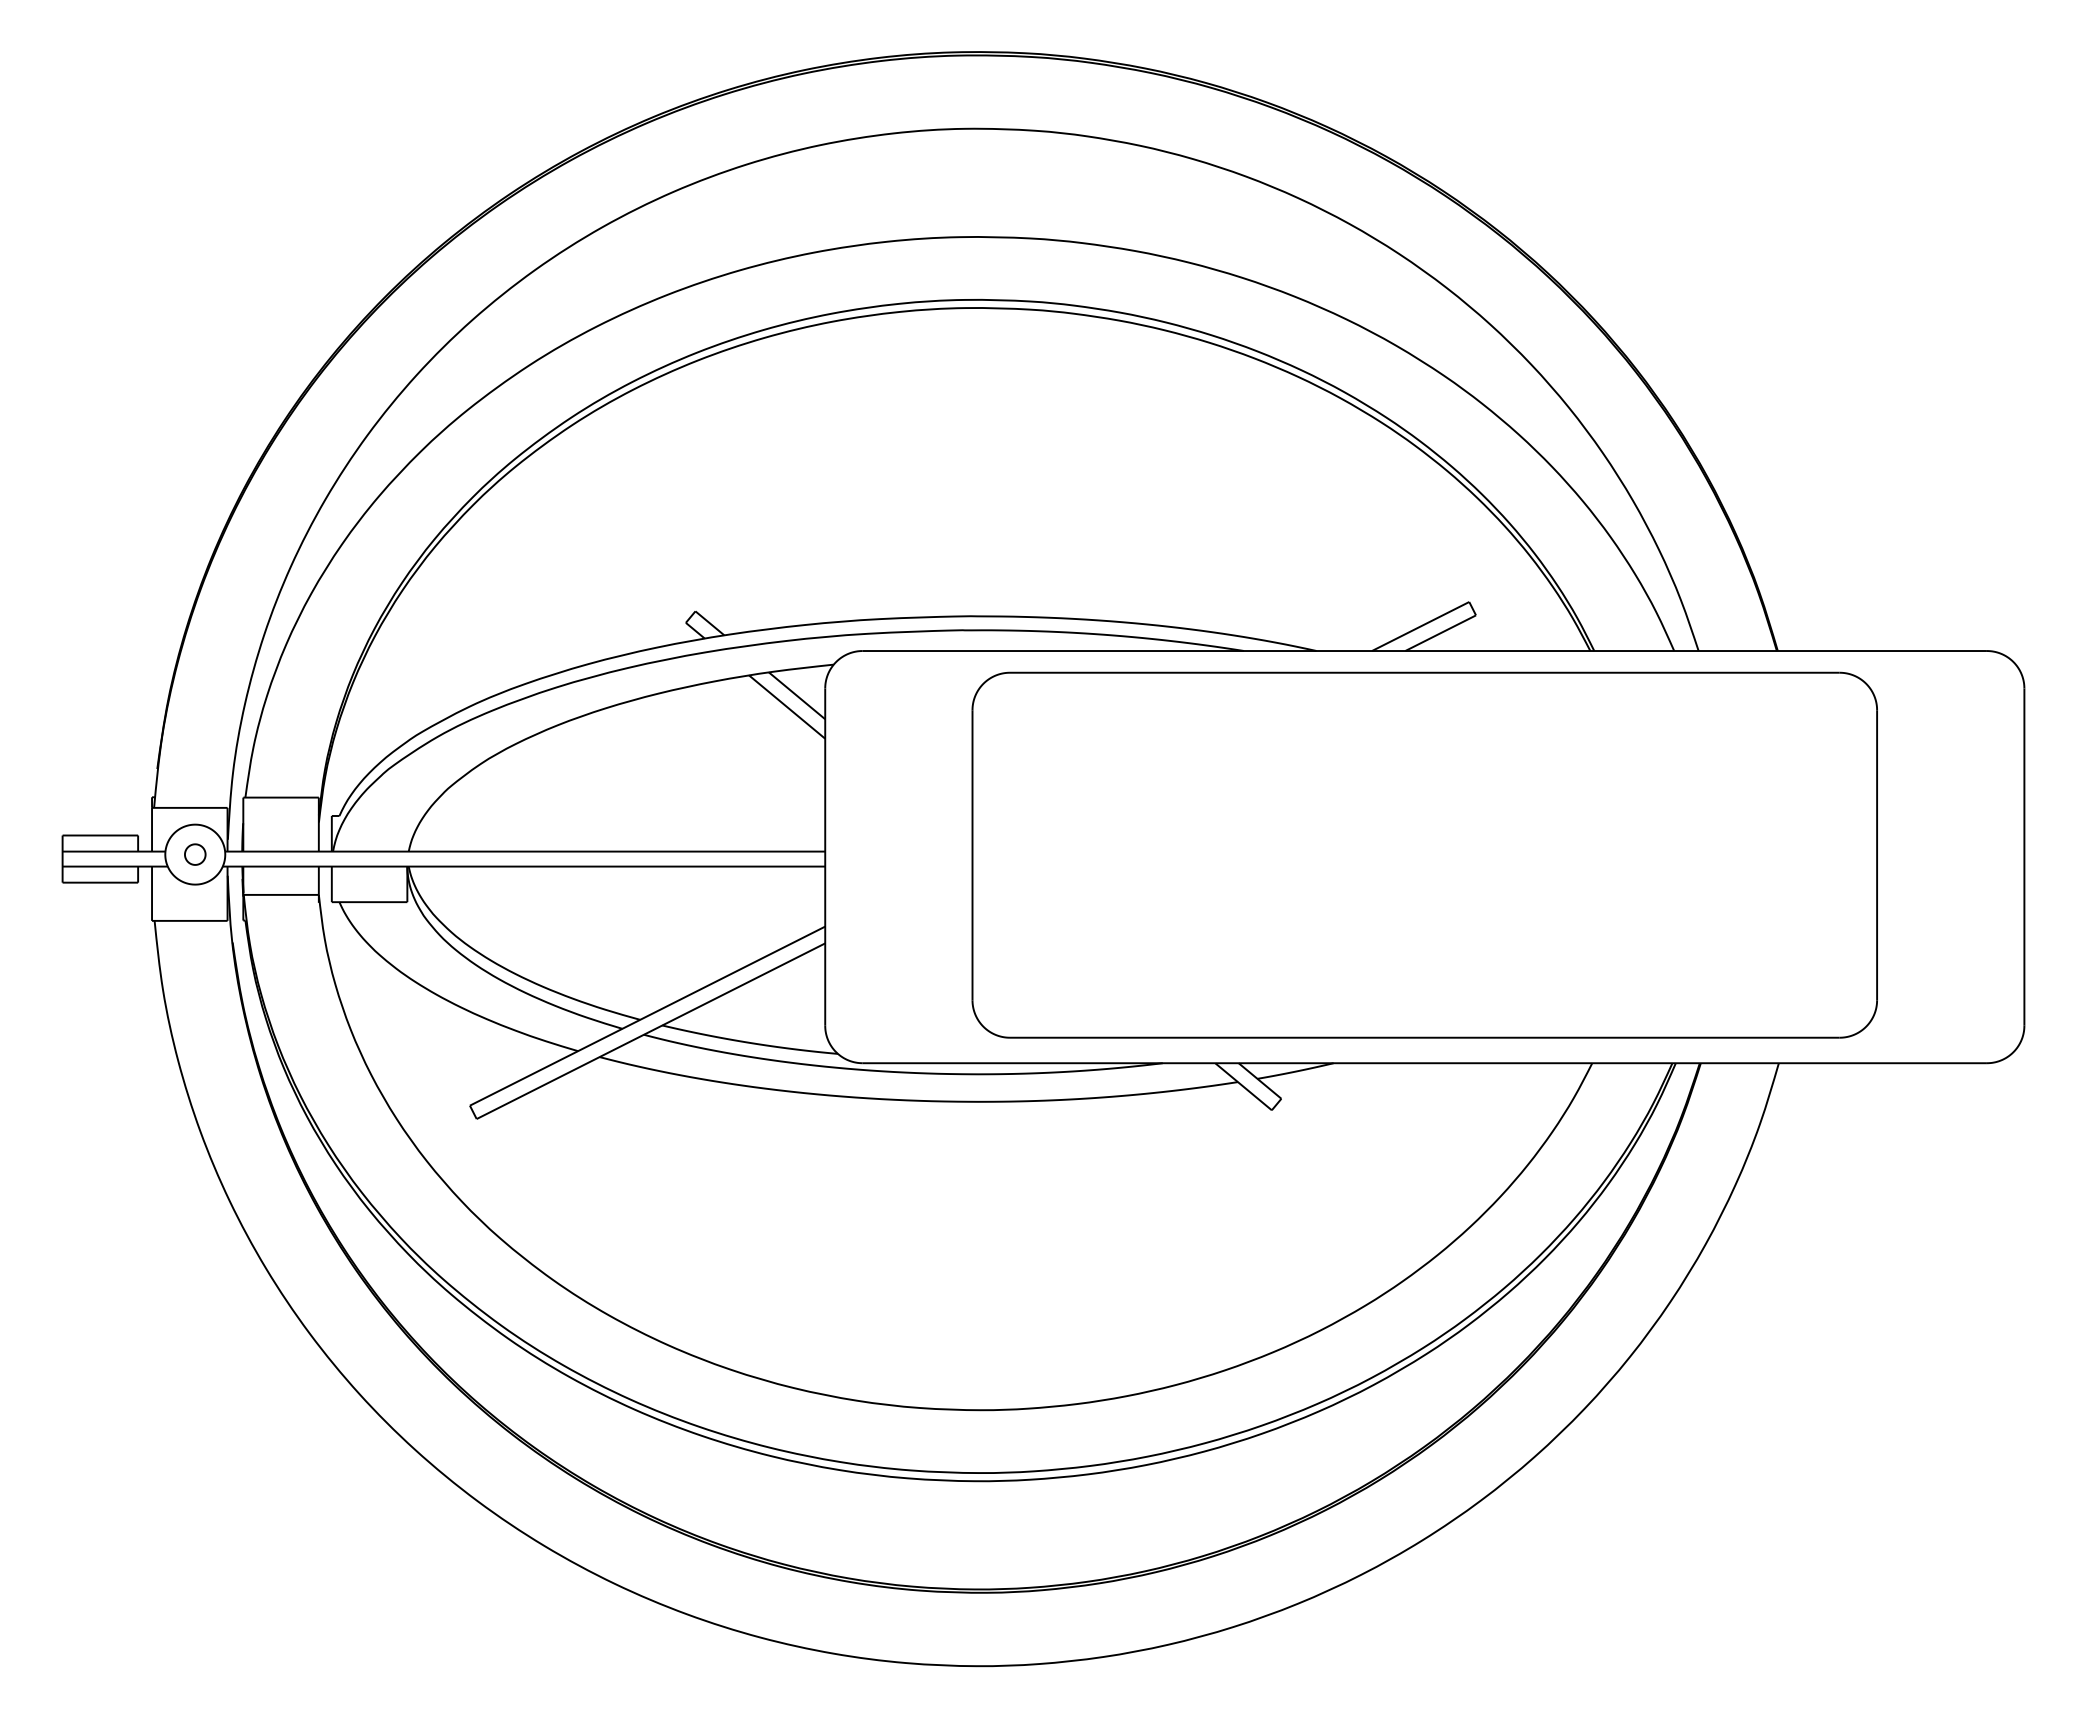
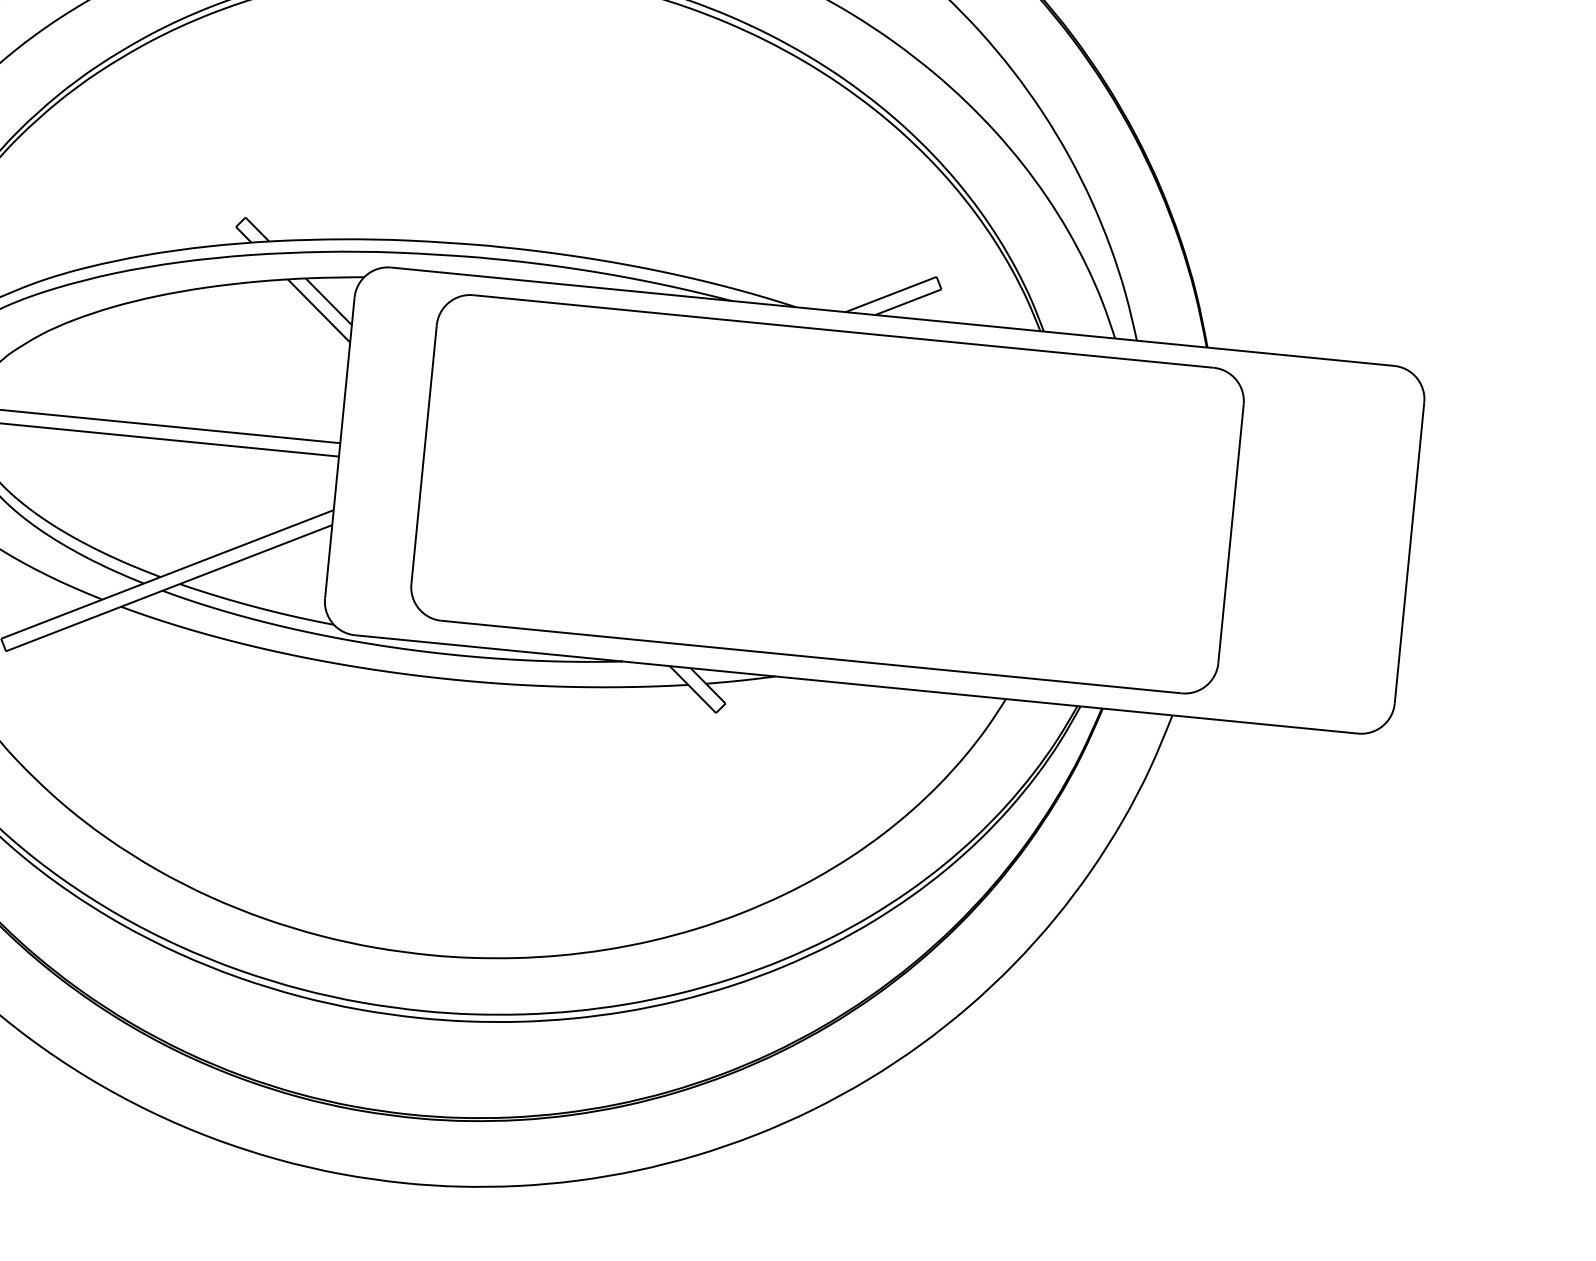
part: (1424, 854) -> (827, 493), moved

